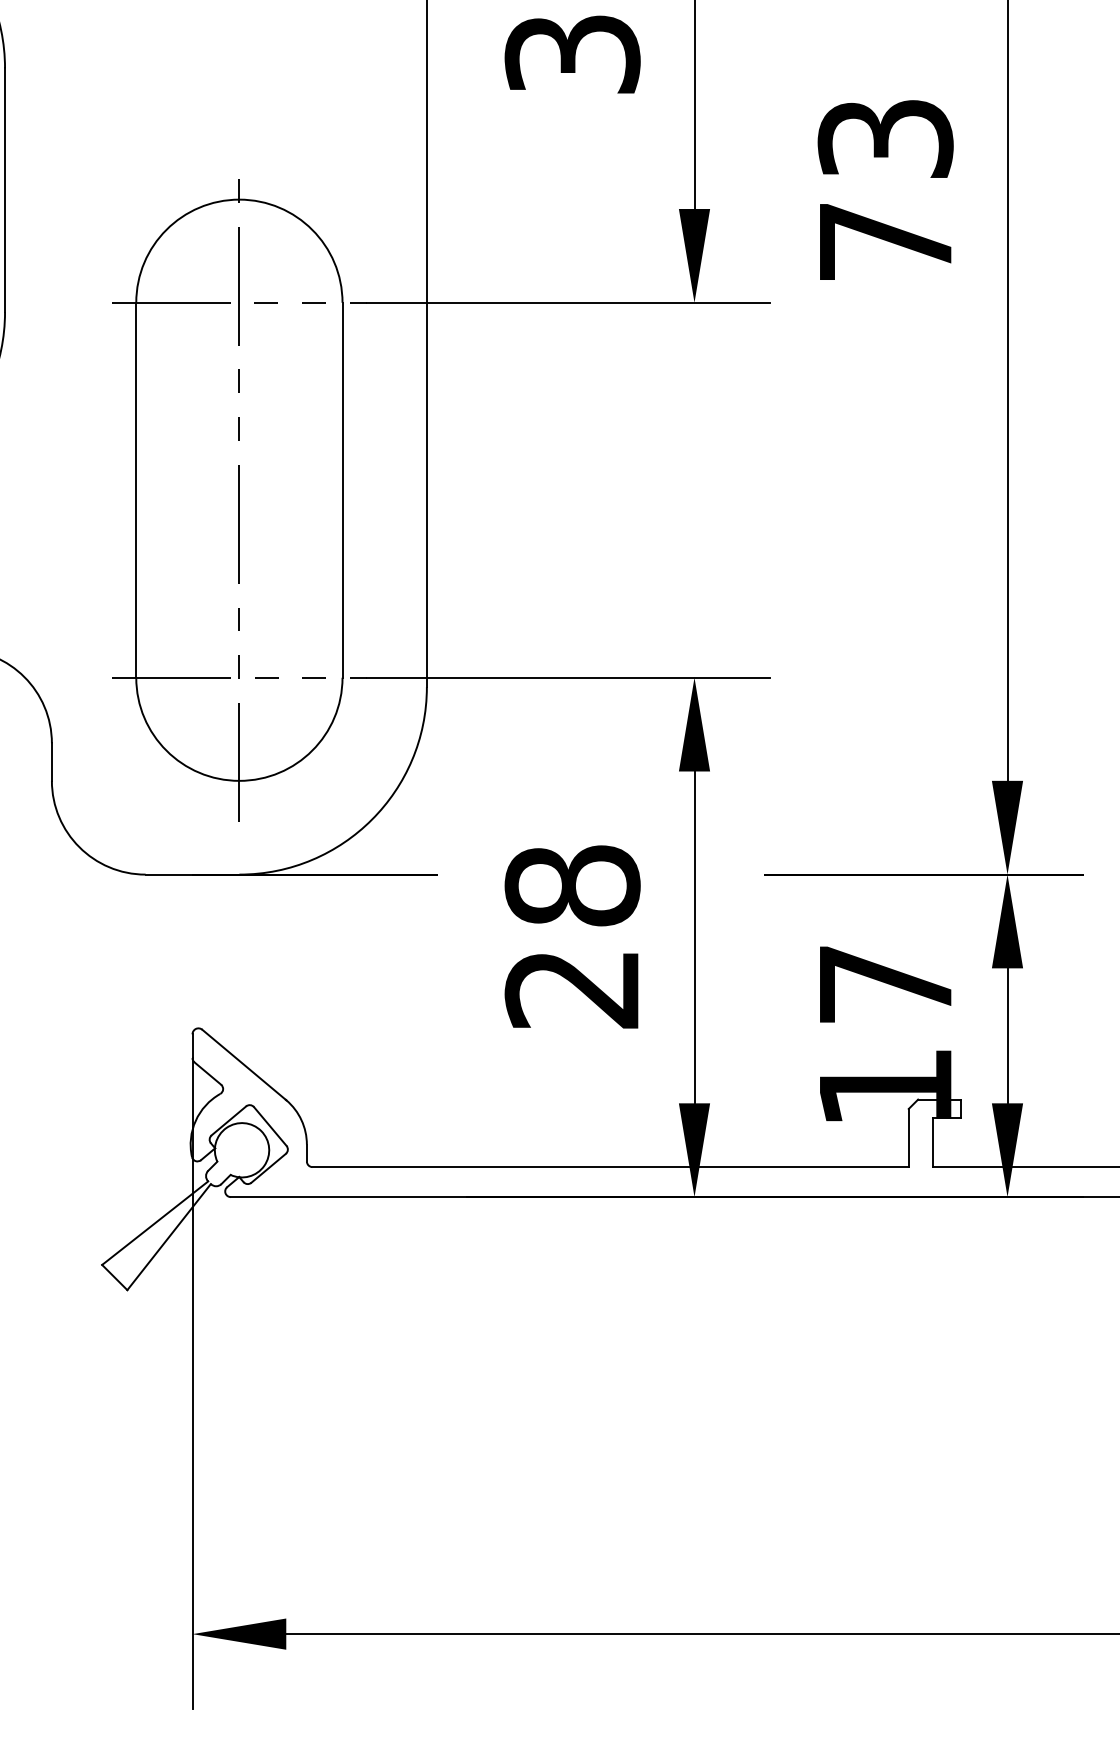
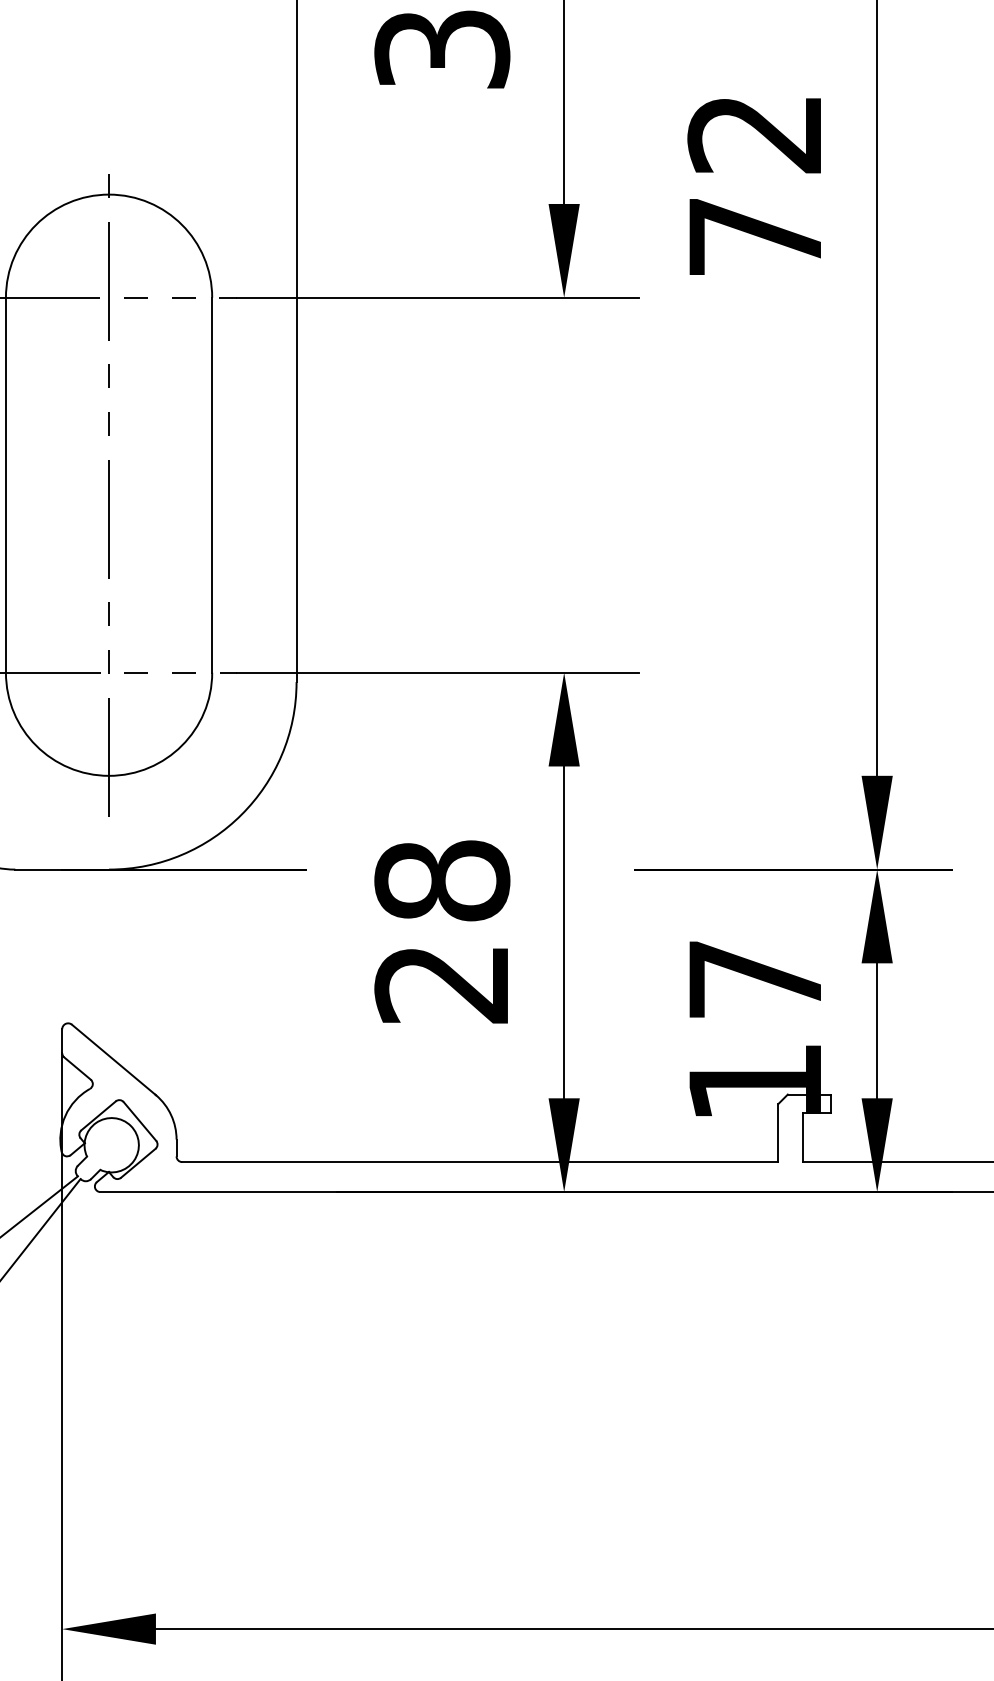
text: (885, 139) -> (755, 134), 73 -> 72

